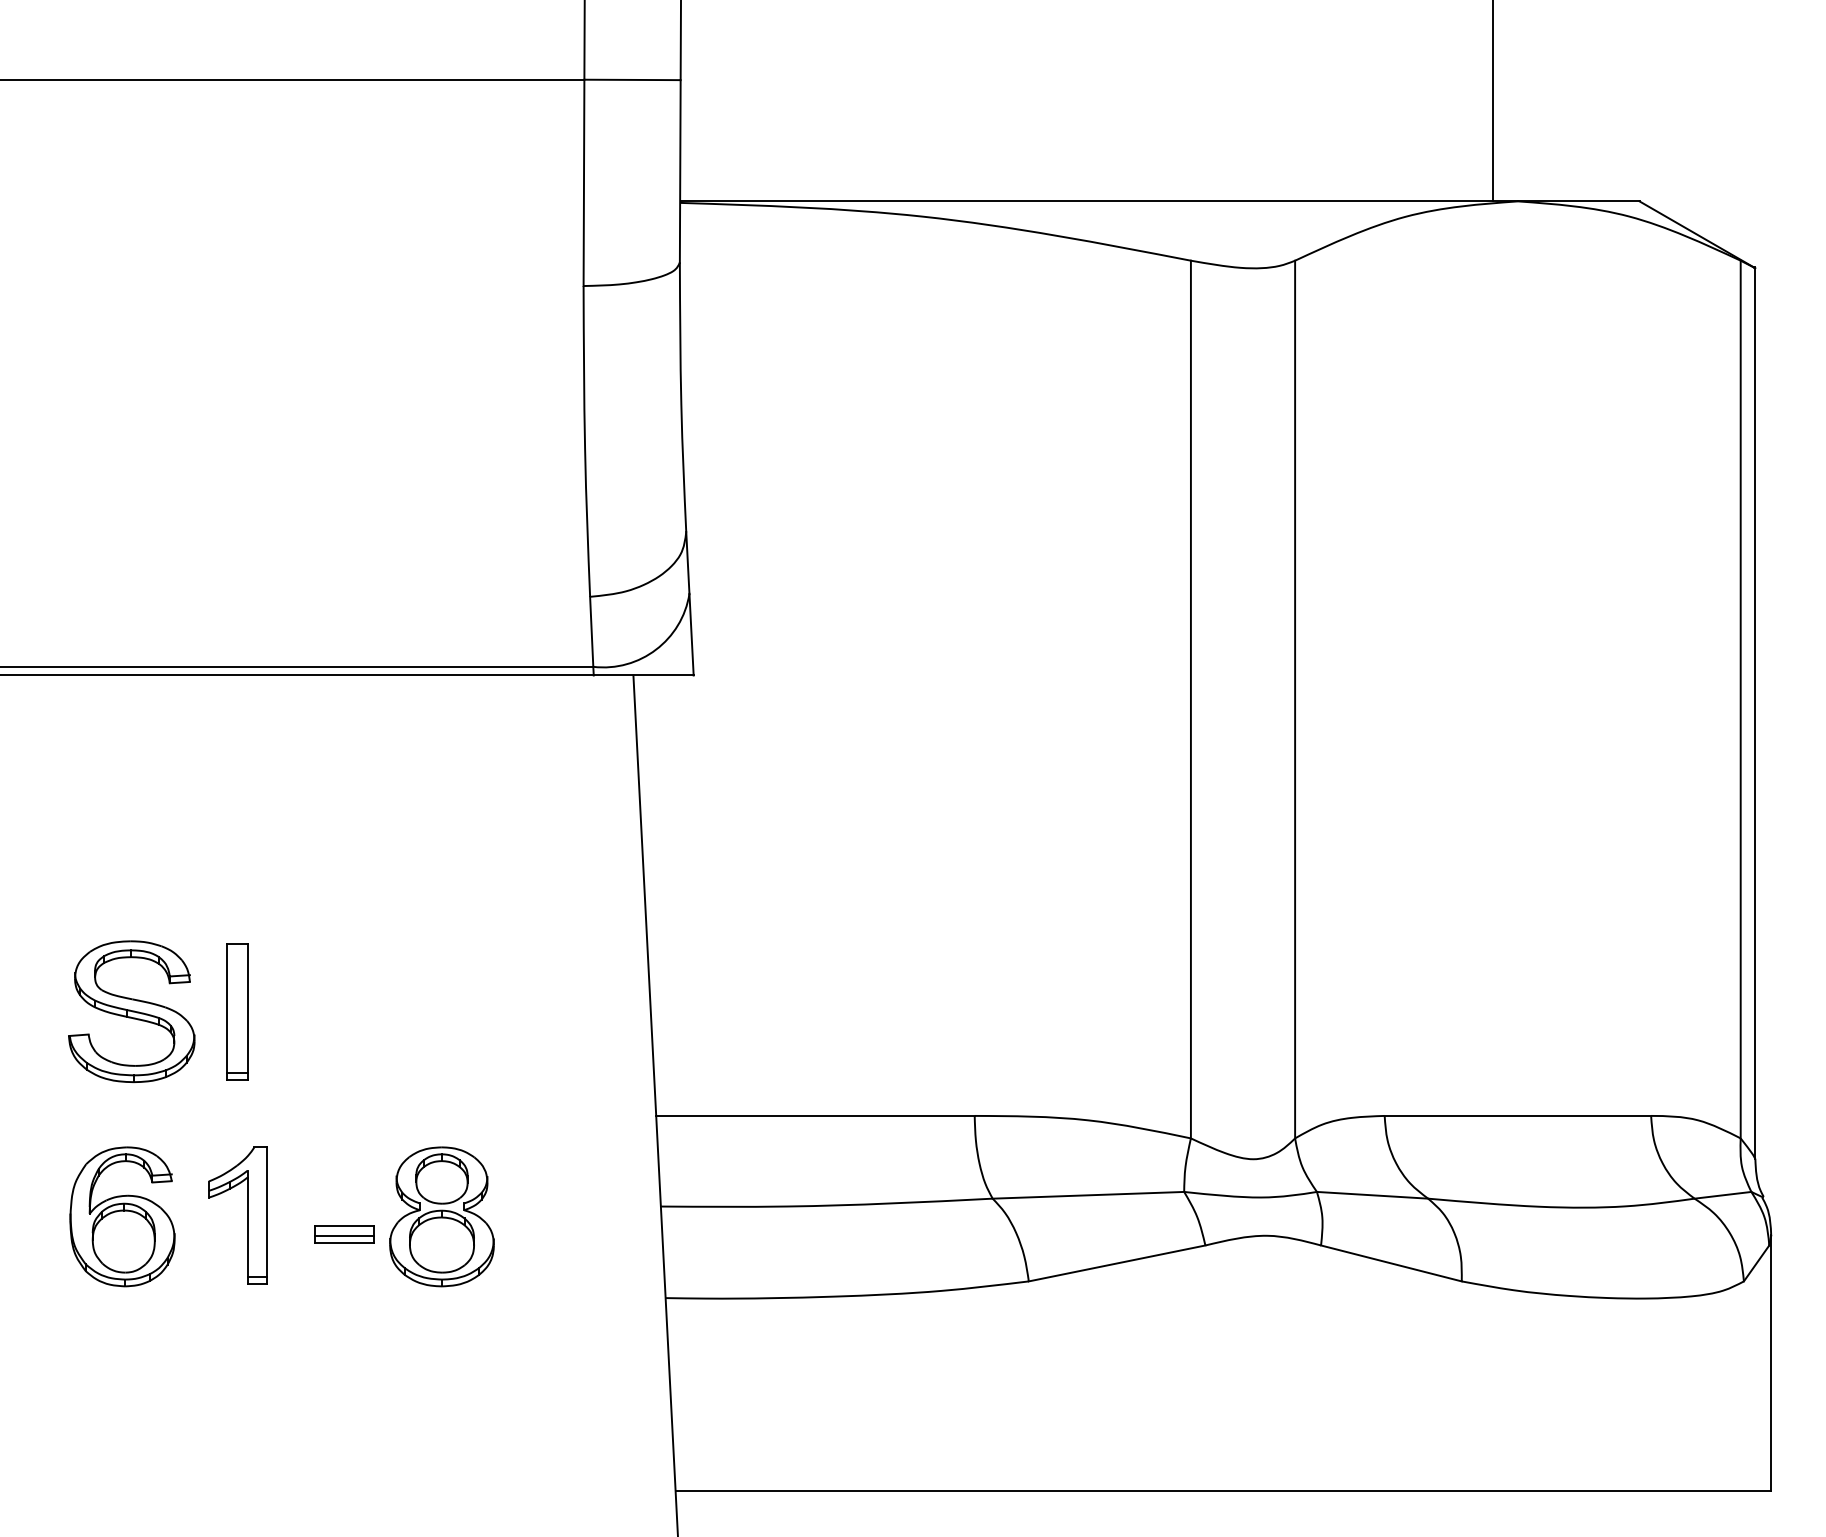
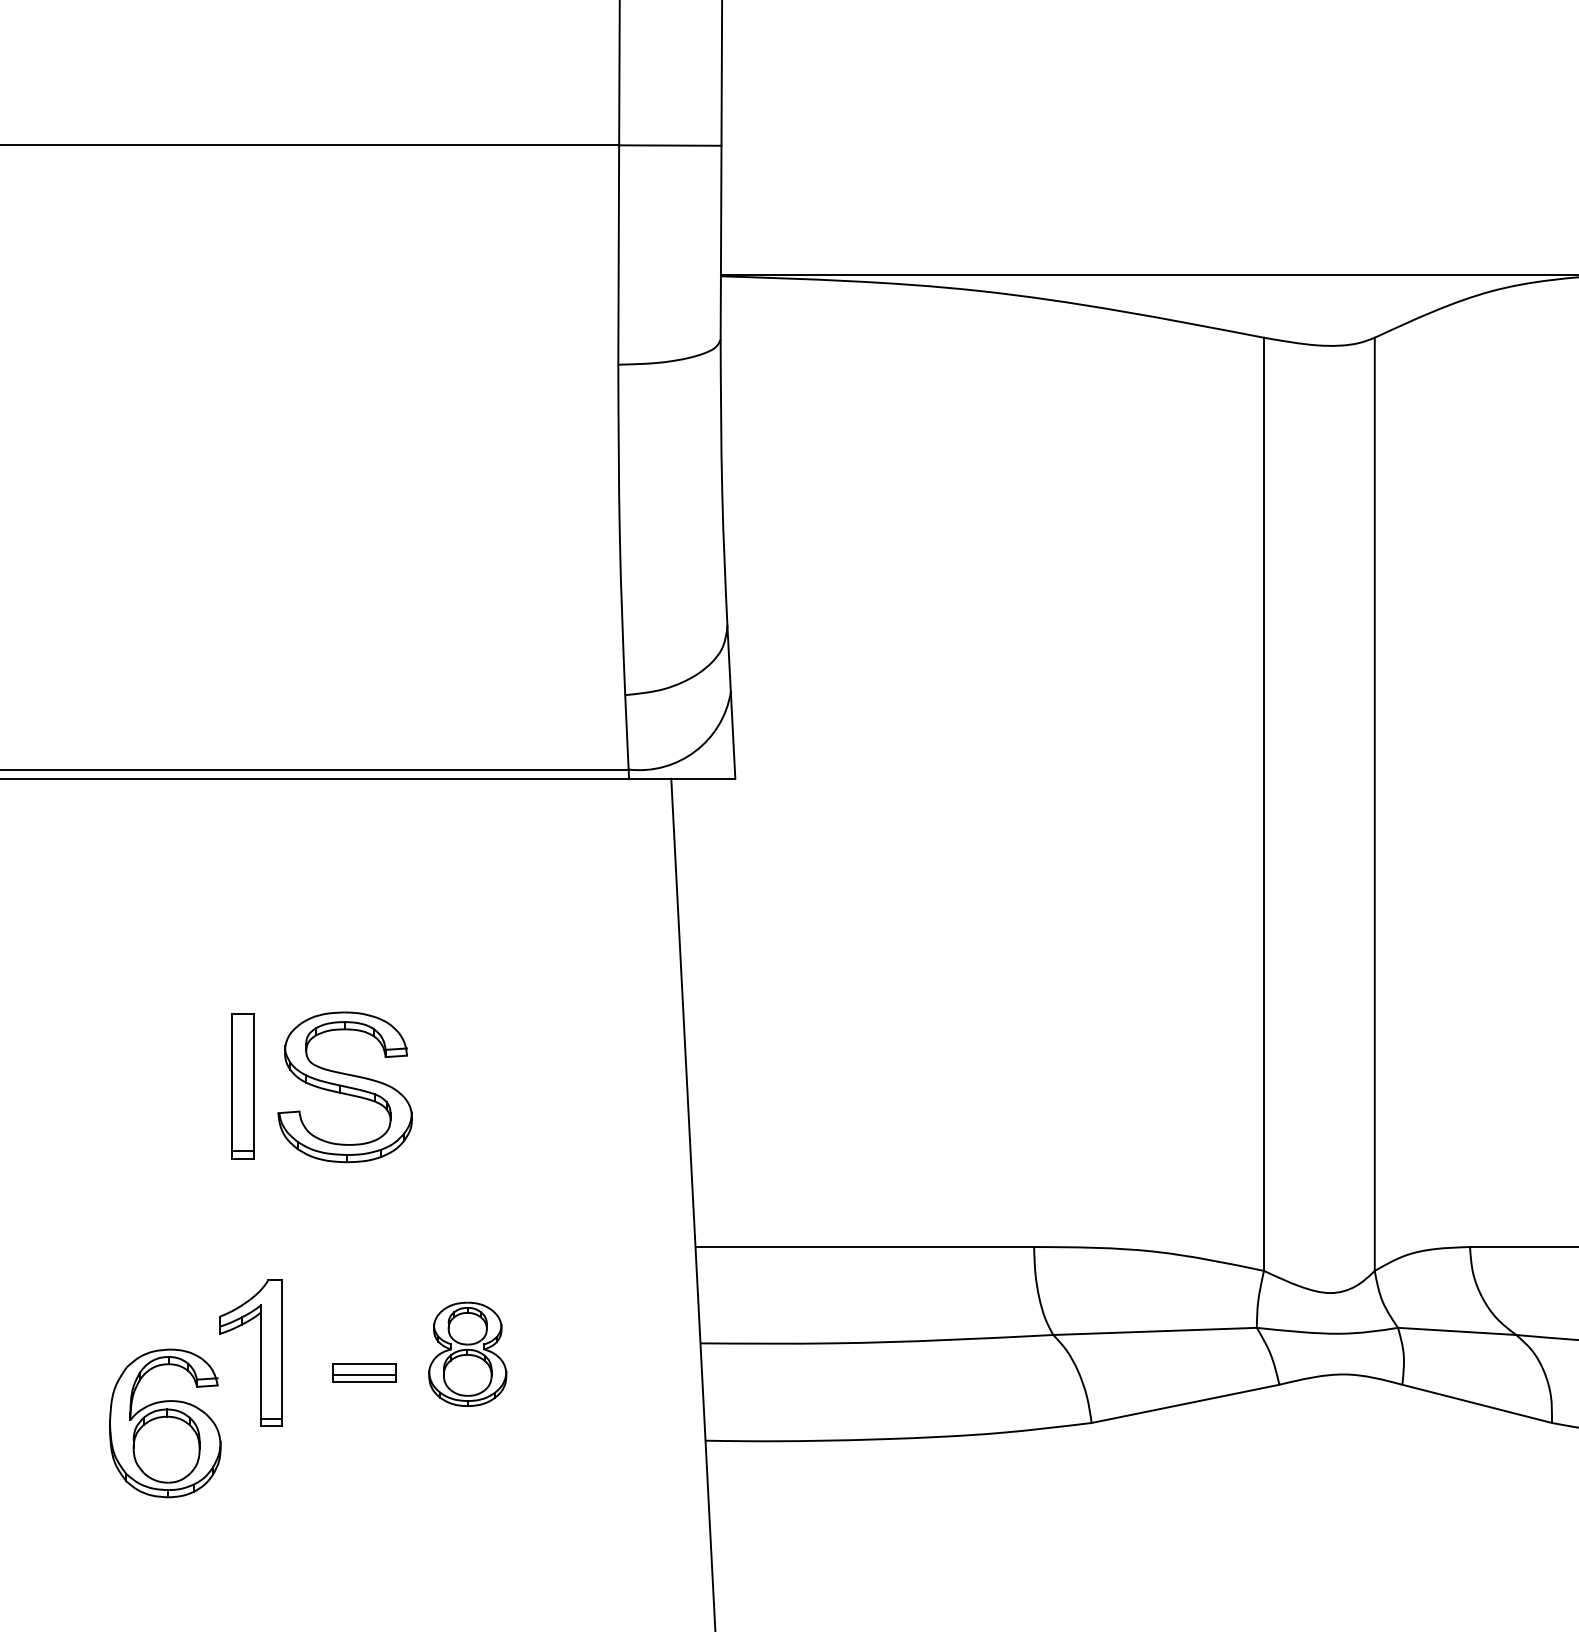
part: (131, 1011) -> (344, 1087), moved
part: (237, 1011) -> (242, 1086), moved
part: (122, 1216) -> (165, 1423), moved
part: (441, 1216) -> (467, 1353), size x0.7

